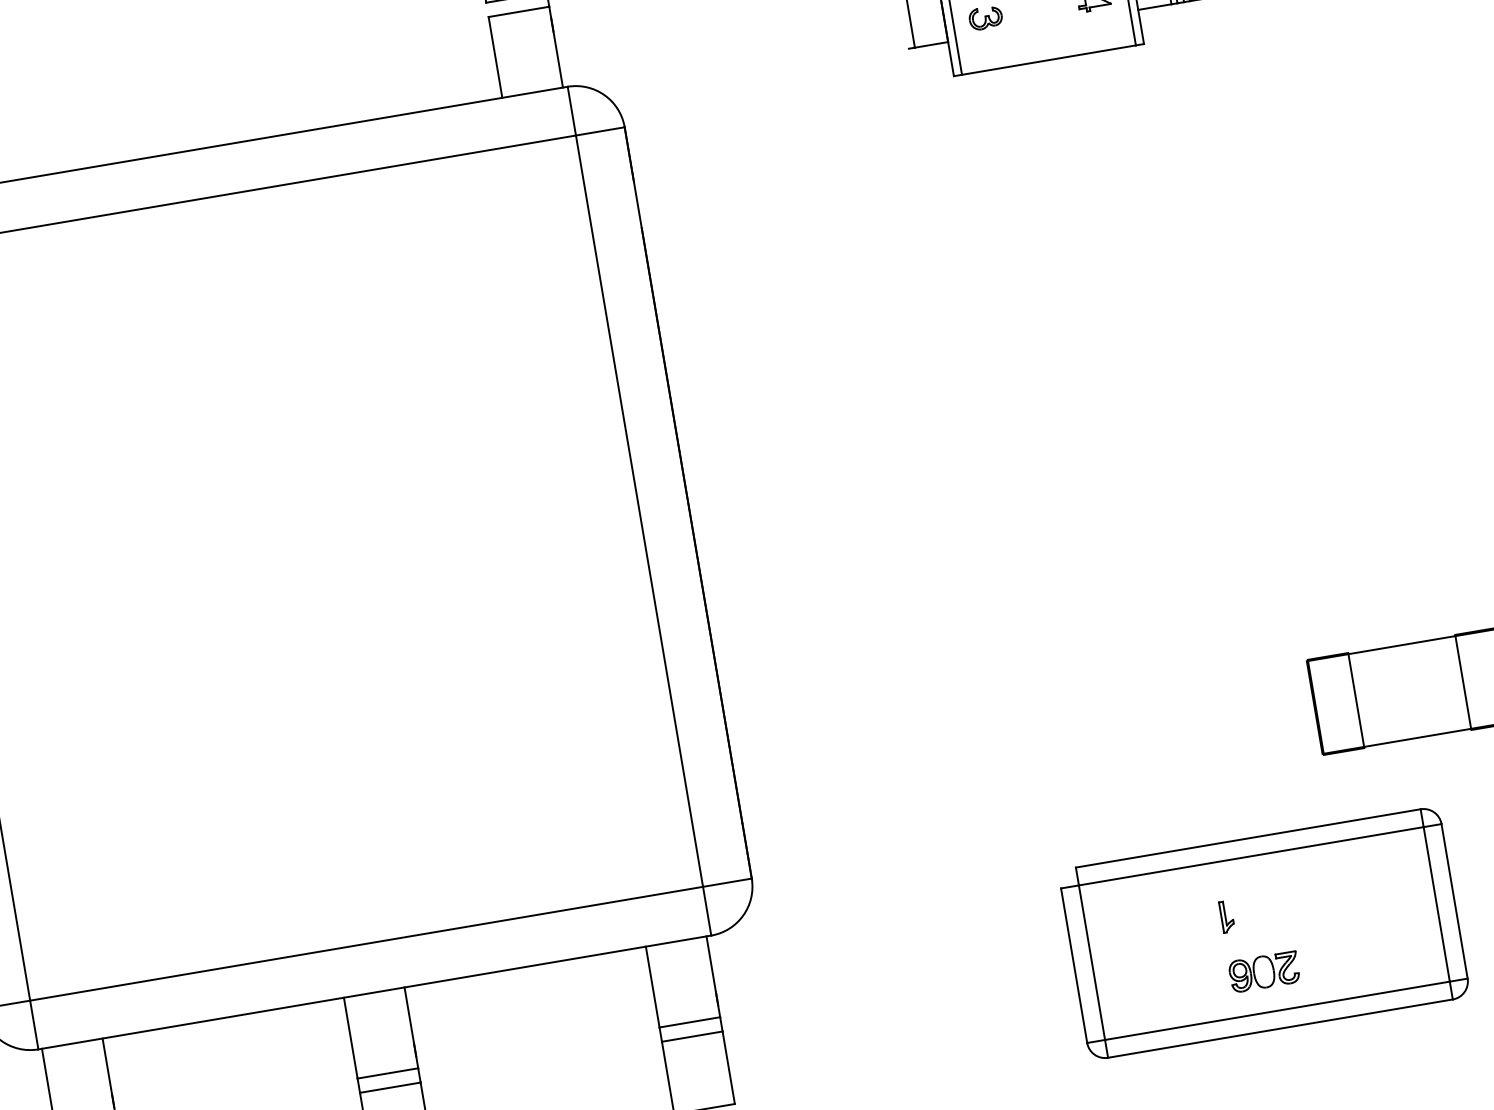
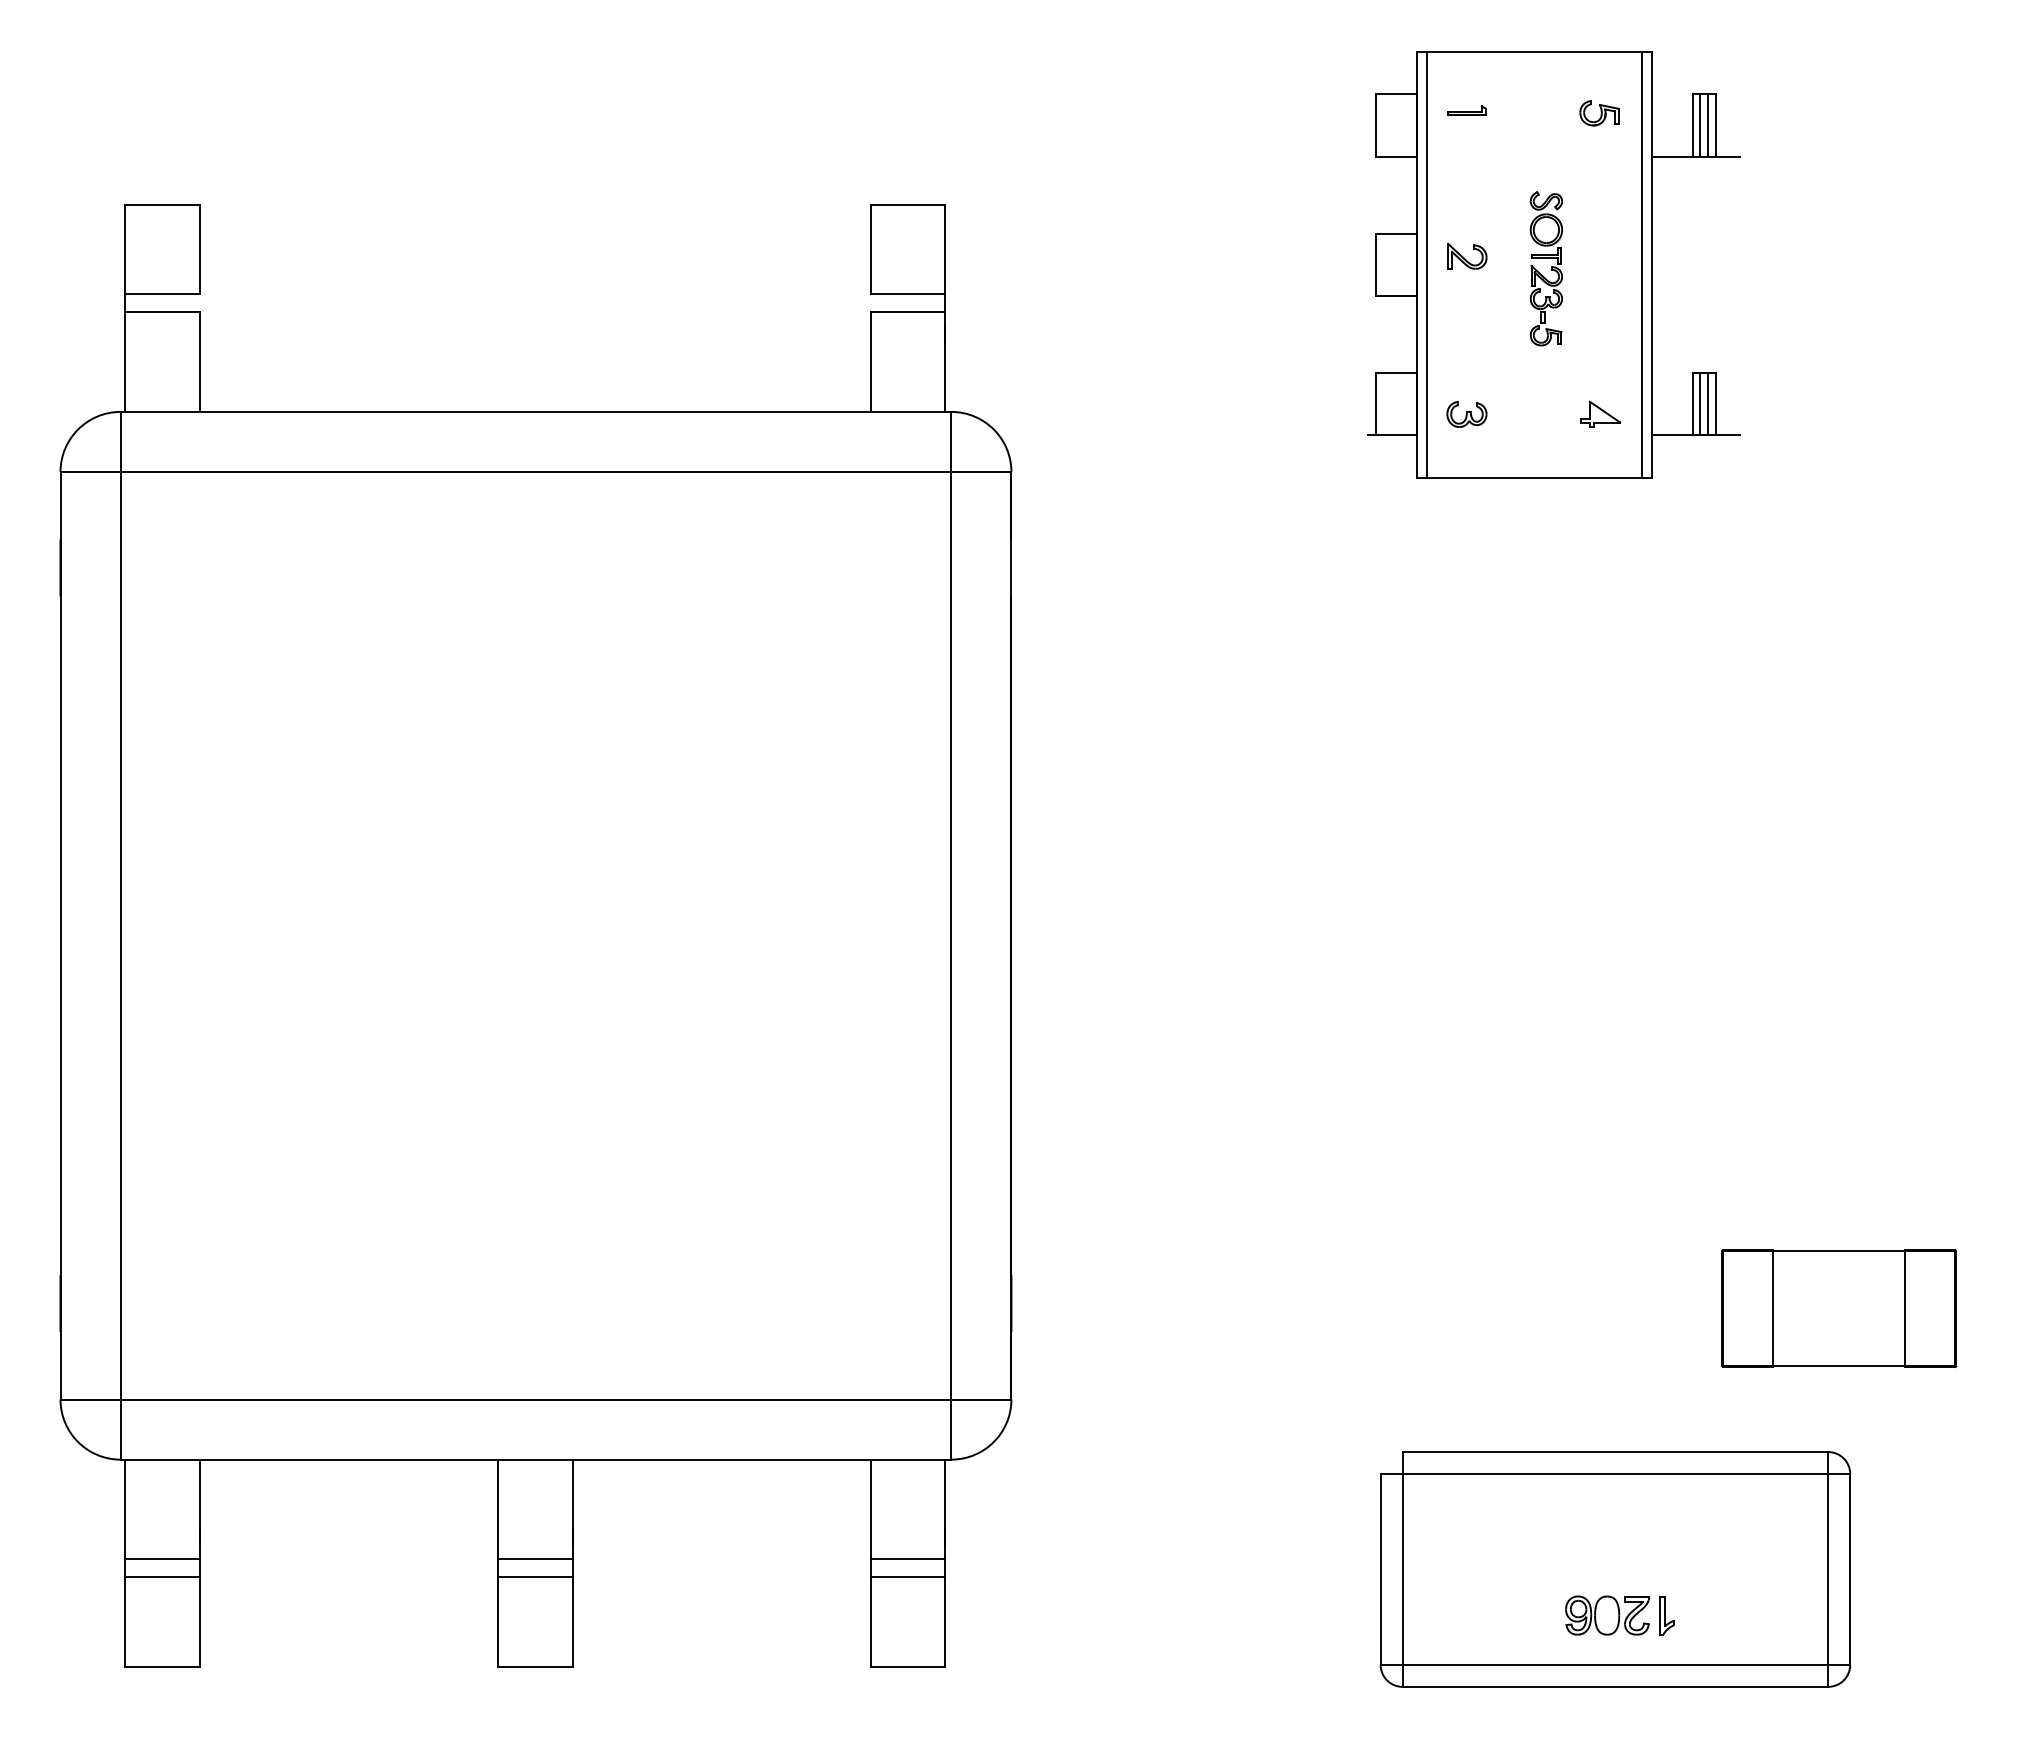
part: (1226, 916) -> (1666, 1615), moved

